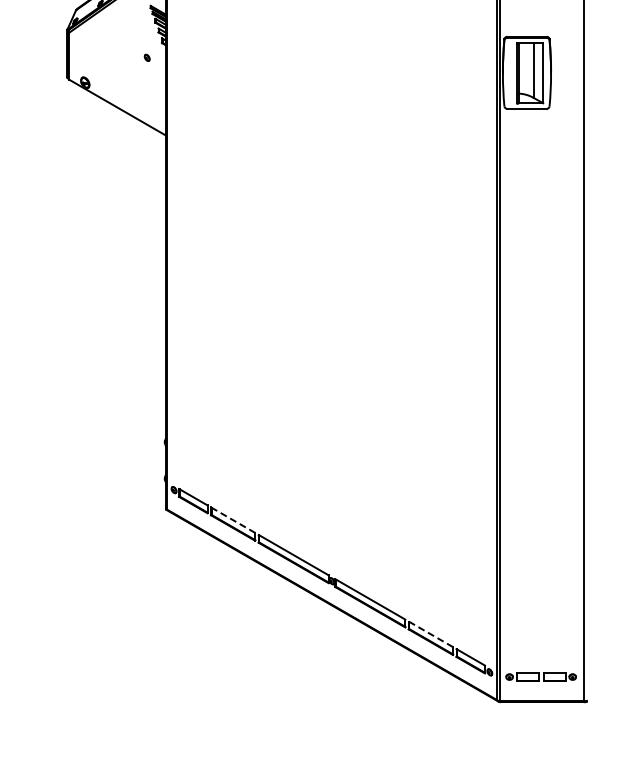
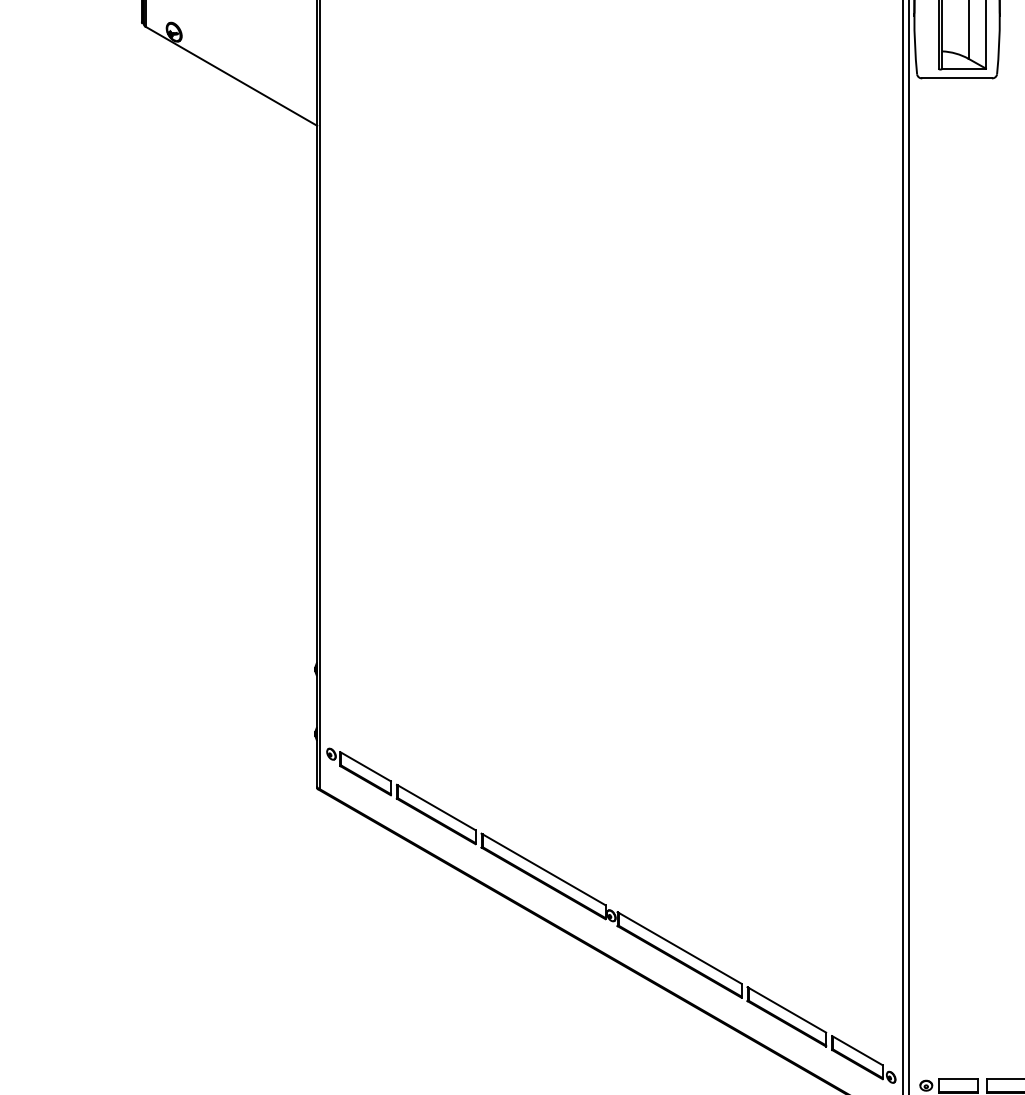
line: (233, 520) -> (436, 808), dashed -> solid
line: (430, 634) -> (786, 1010), dashed -> solid

